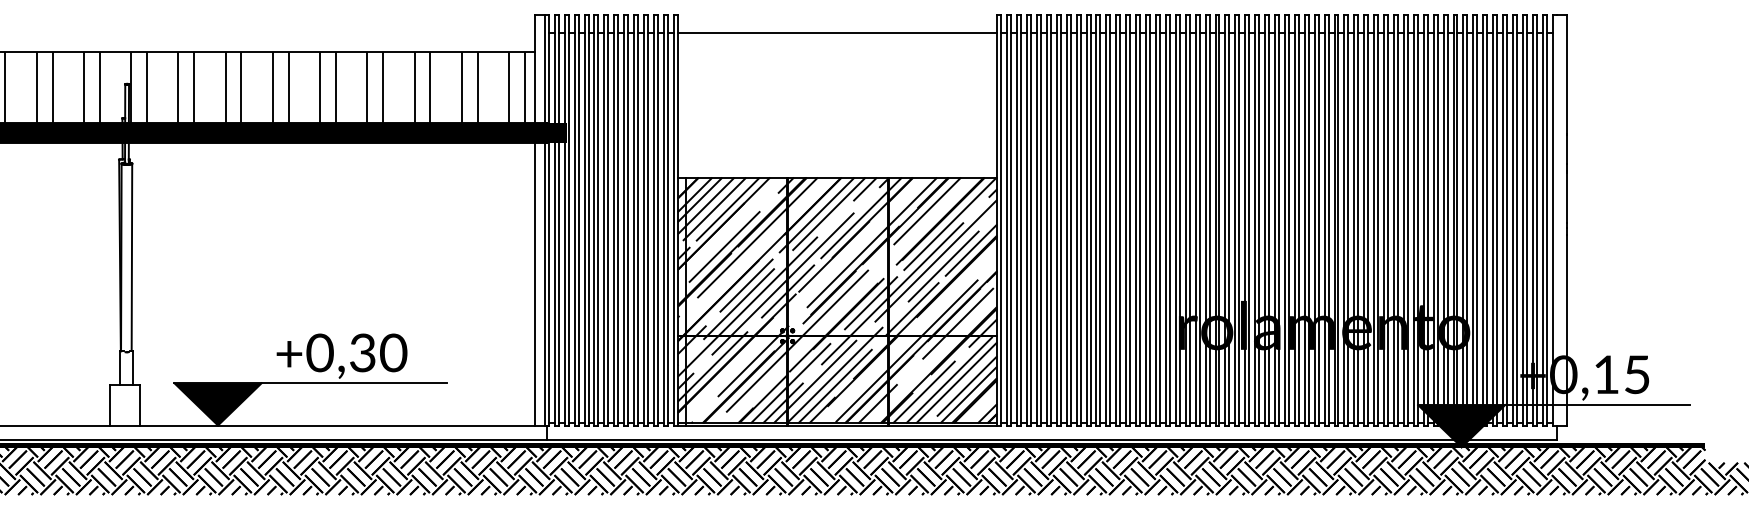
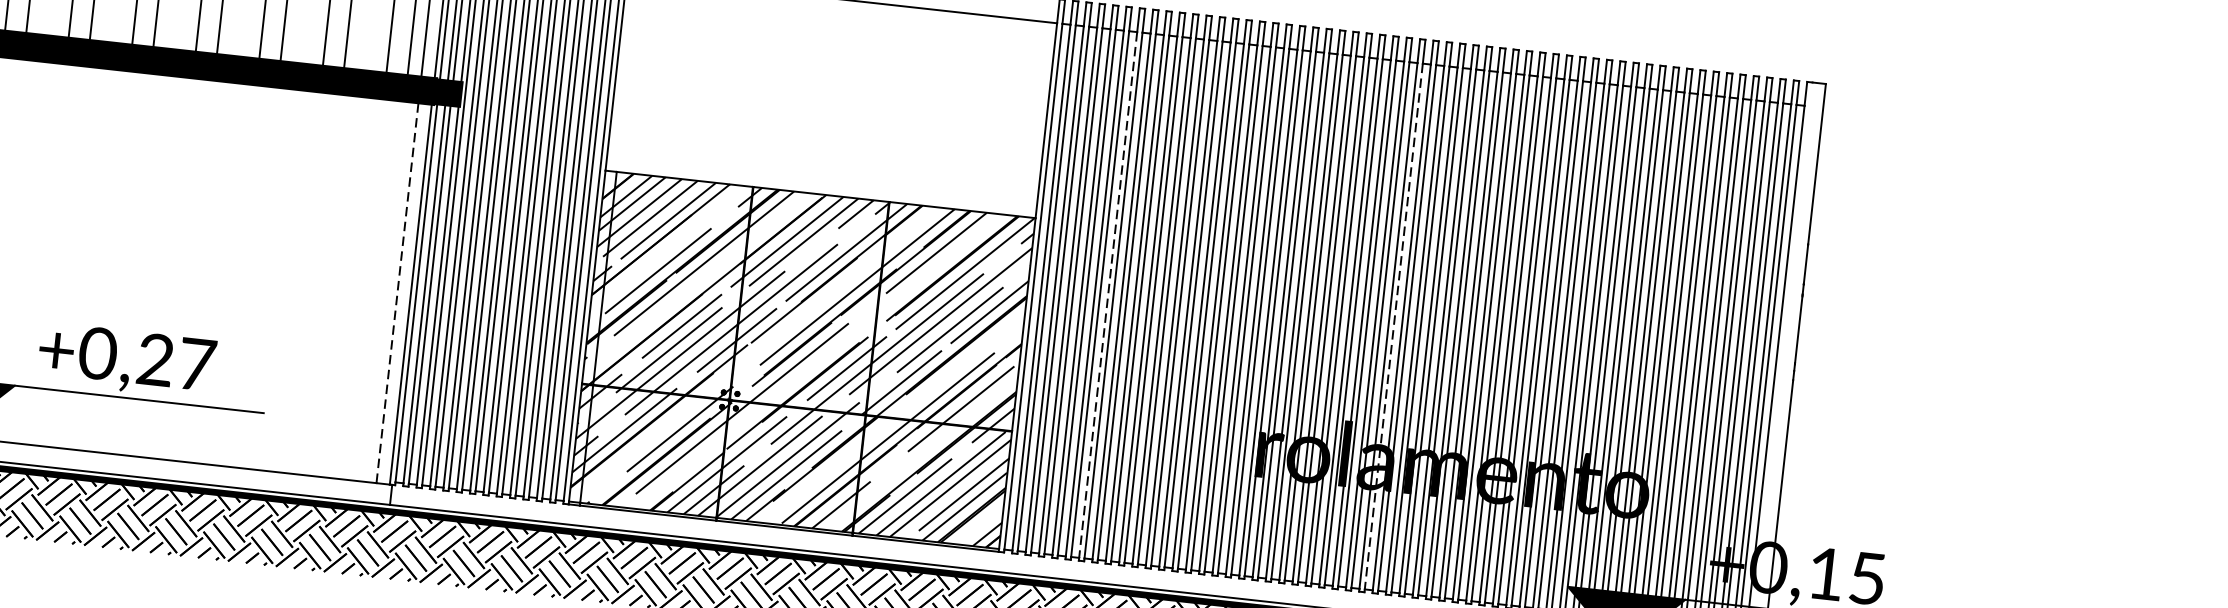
line: (1056, 228) -> (1107, 295), solid -> dashed
line: (1269, 228) -> (1394, 327), solid -> dashed
line: (534, 284) -> (396, 293), solid -> dashed
text: (378, 352) -> (176, 361), +0,30 -> +0,27

